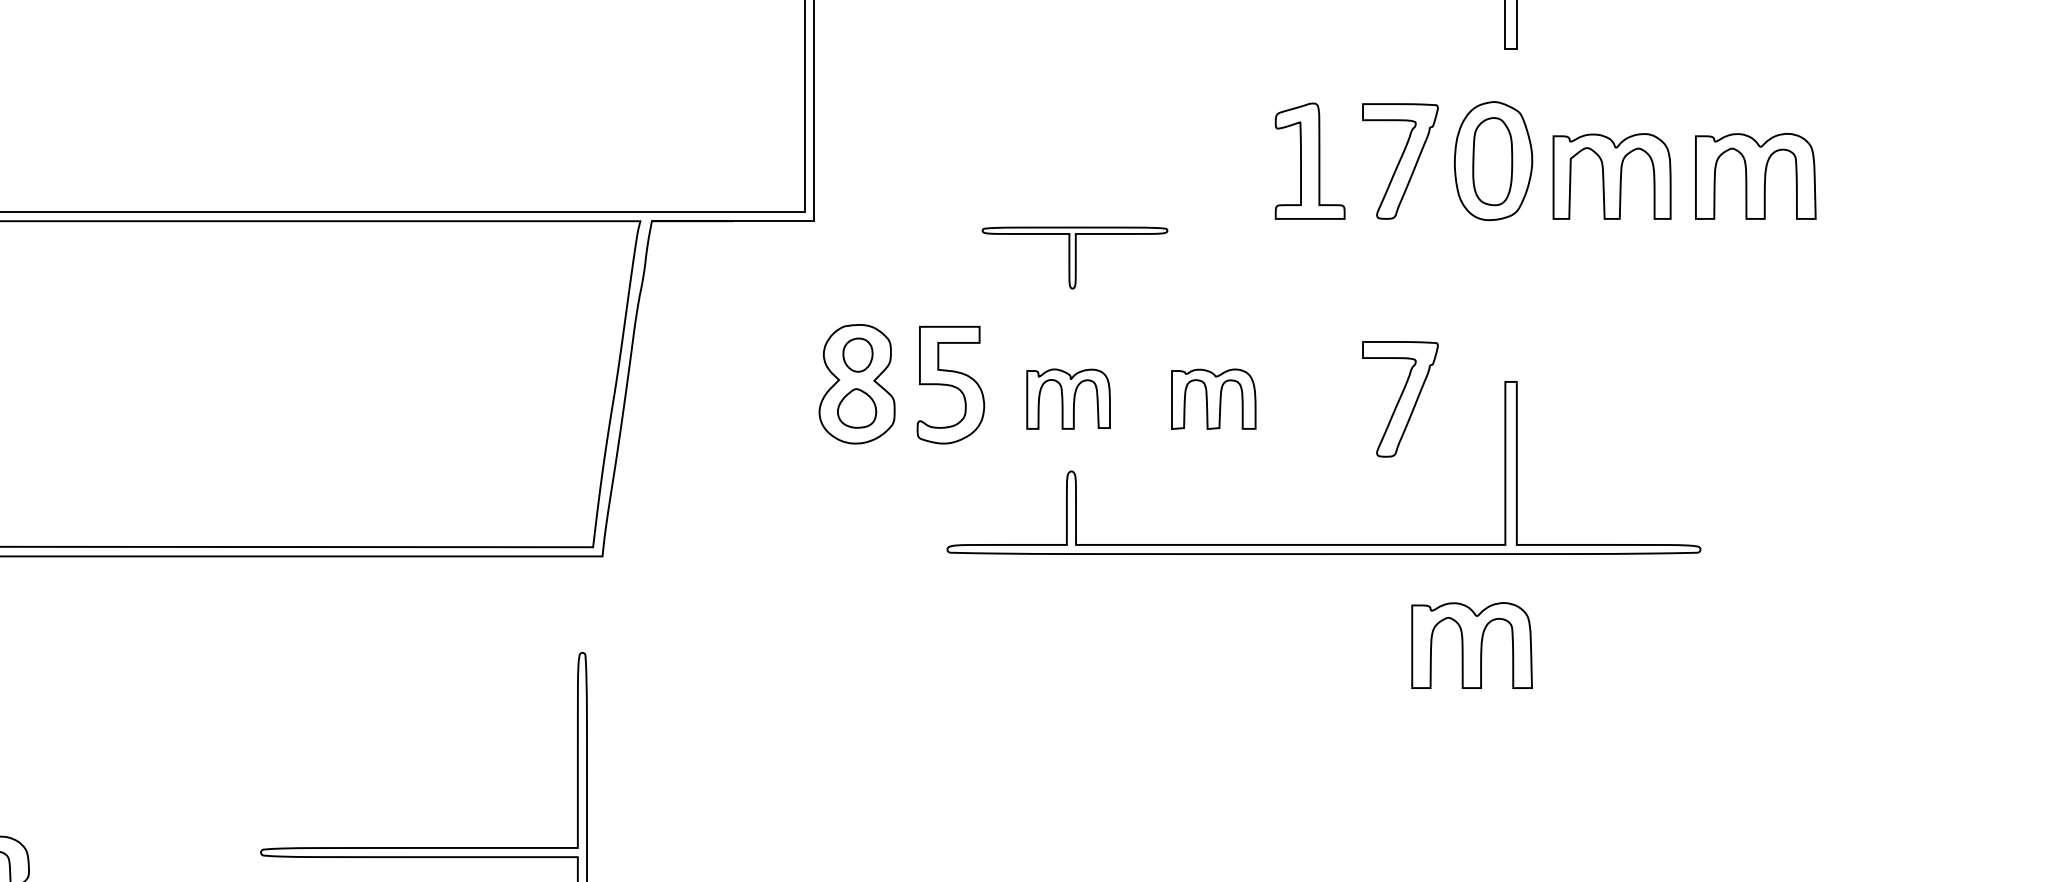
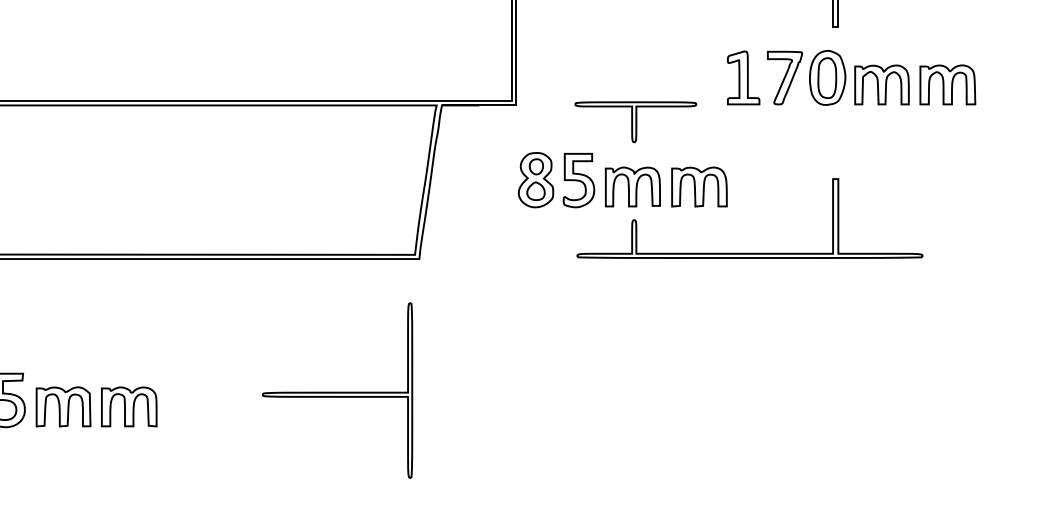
part: (1074, 258) -> (635, 122), size x1.43
part: (1067, 398) -> (632, 186), size x1.43
part: (1213, 398) -> (699, 186), size x1.43
part: (1401, 398) -> (785, 186), removed
part: (1471, 644) -> (817, 299), removed

